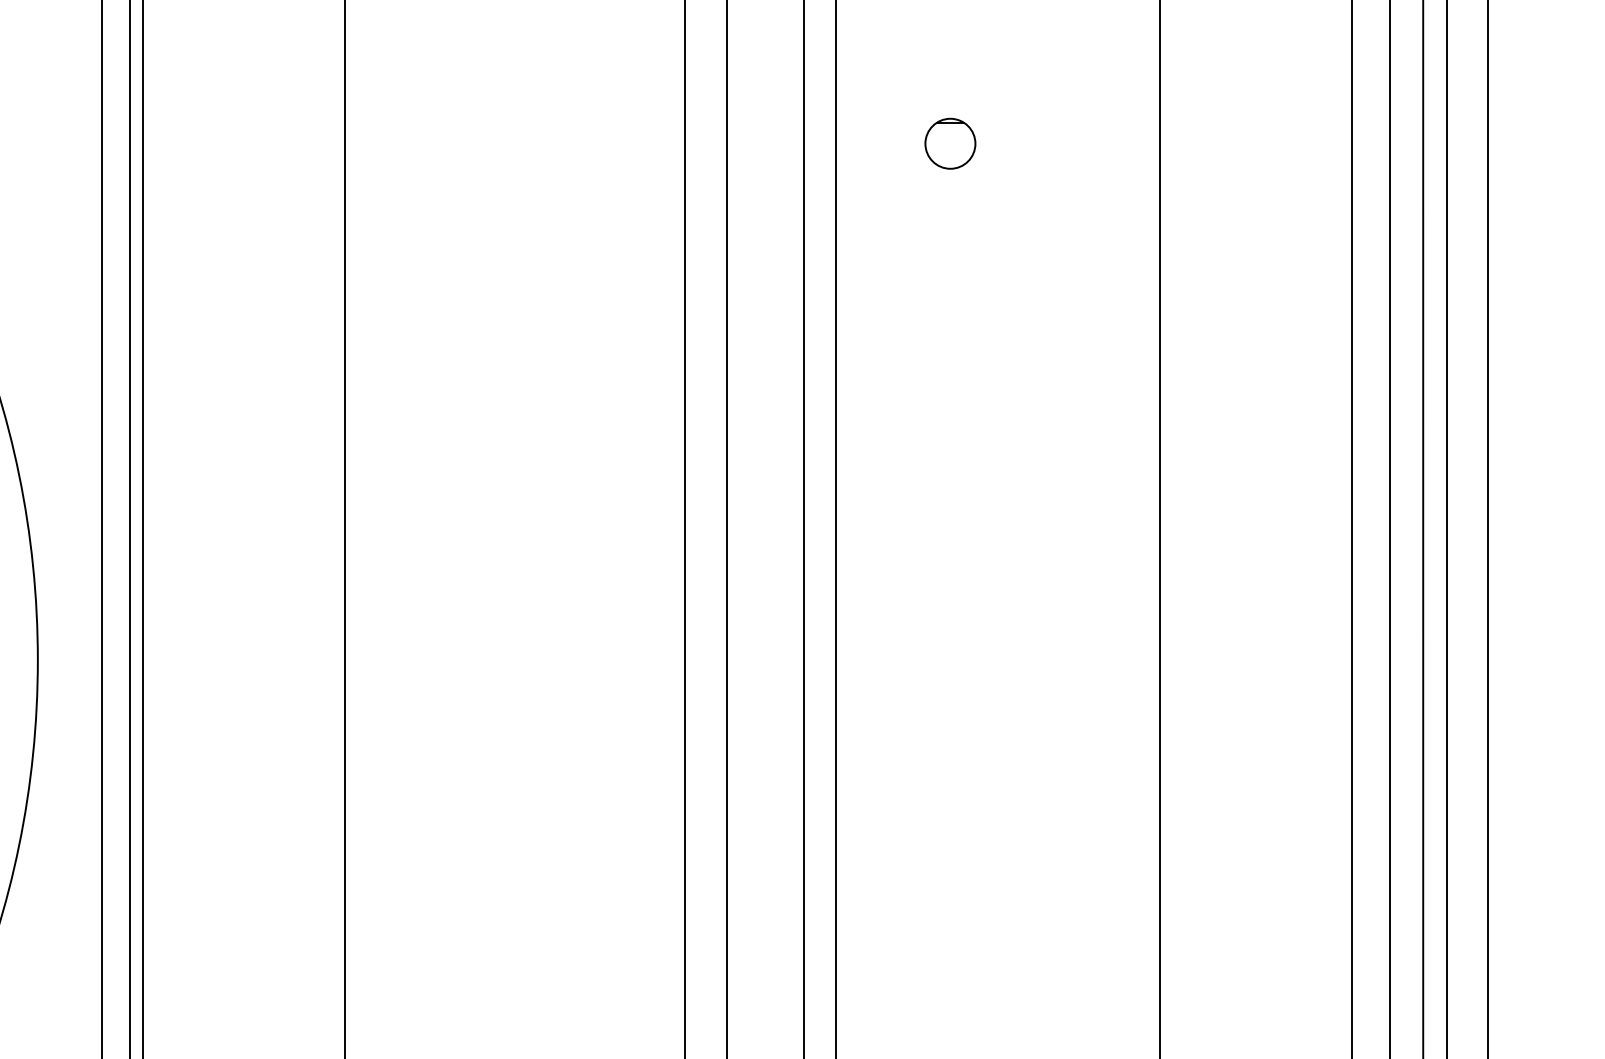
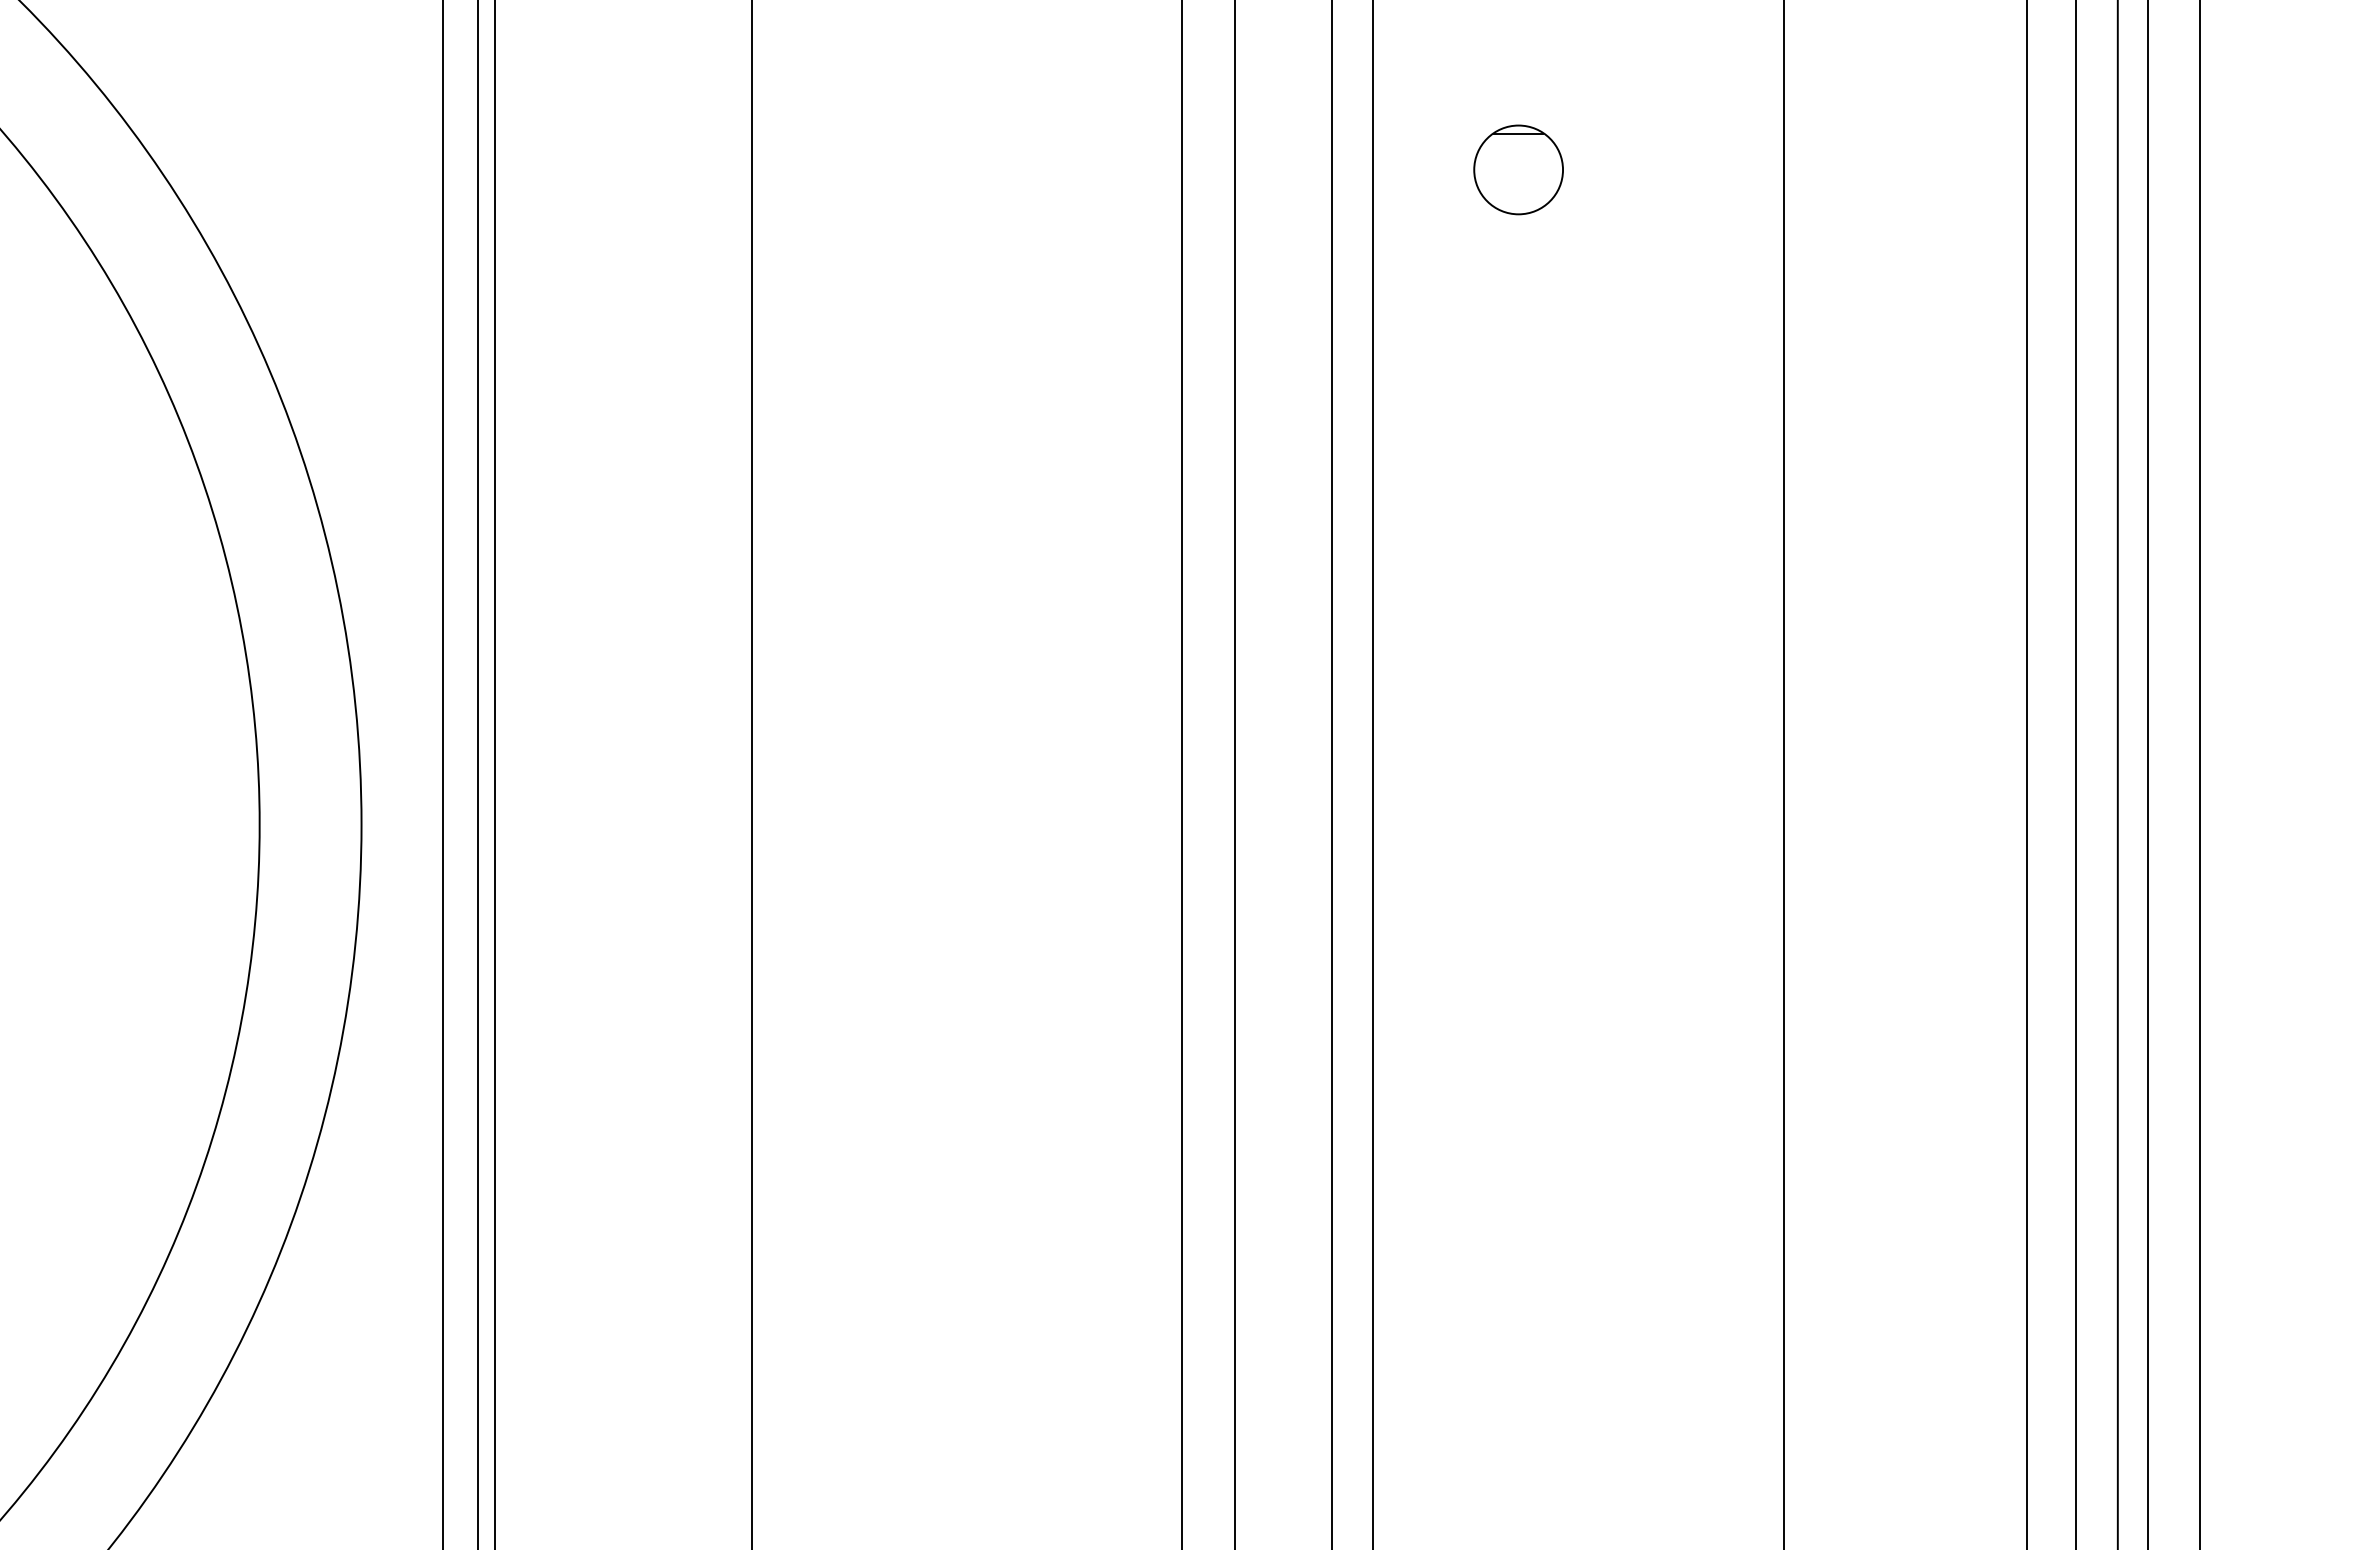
part: (949, 143) -> (1517, 169), size x1.4

